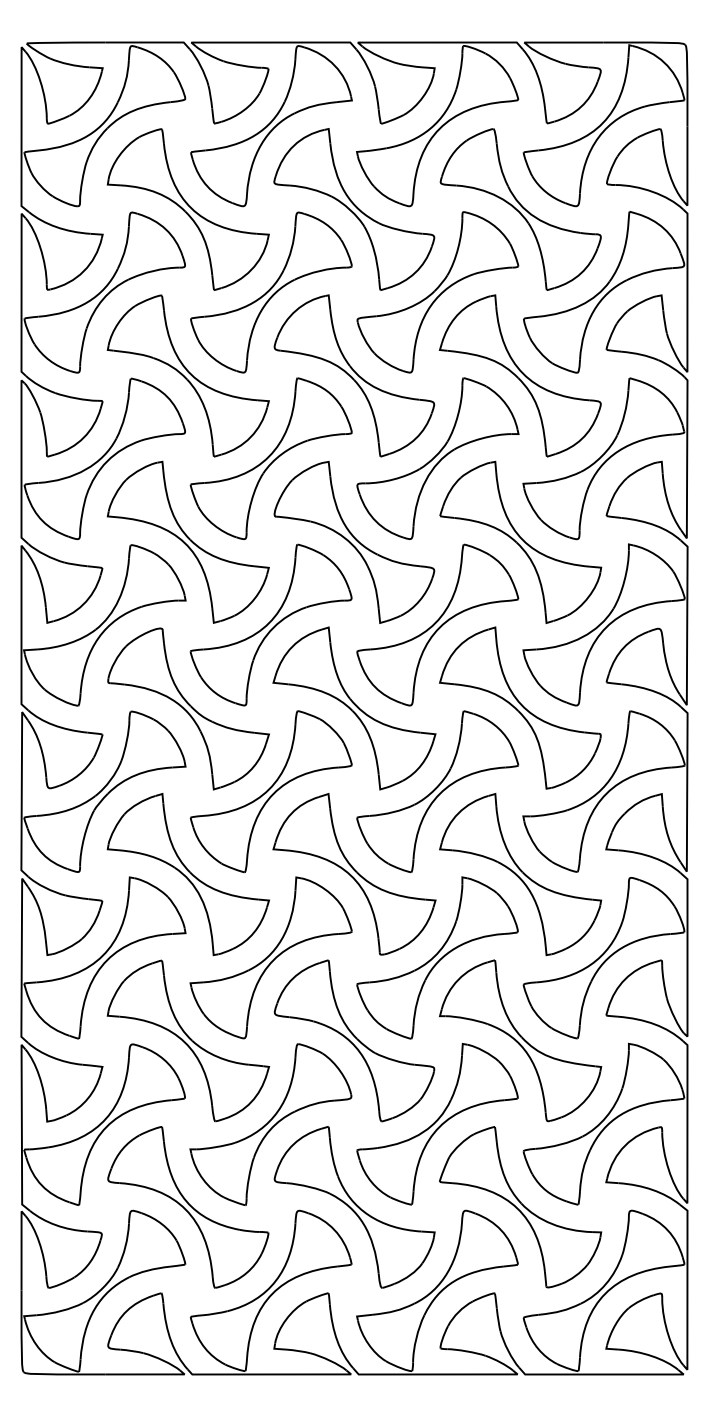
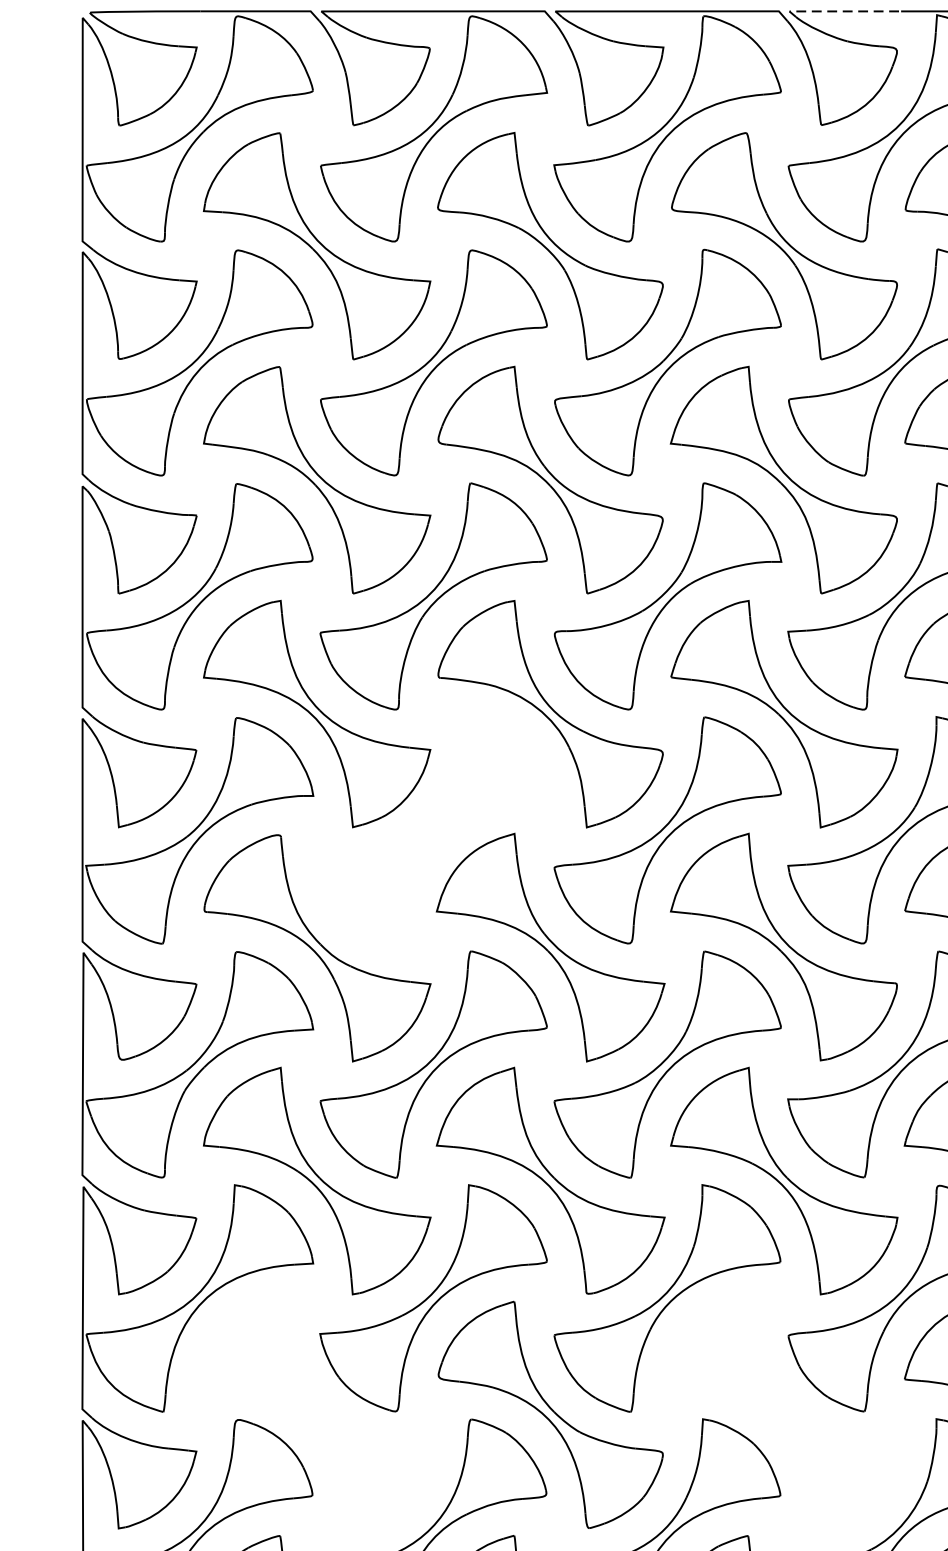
line: (560, 42) -> (840, 11), solid -> dashed
part: (270, 624) -> (432, 829), removed
part: (188, 1040) -> (317, 1414), removed
part: (520, 1040) -> (784, 1414), removed

